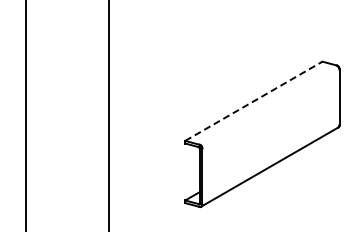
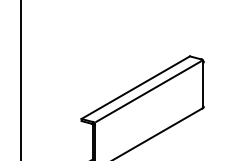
line: (254, 101) -> (136, 87), dashed -> solid
line: (269, 106) -> (148, 91), added

